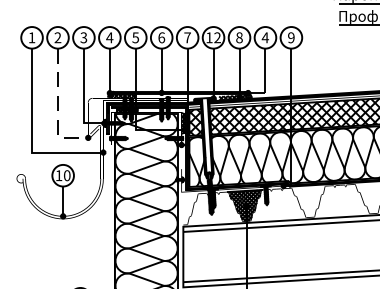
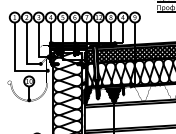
line: (57, 111) -> (26, 51), dashed -> solid
hatch: (188, 208) -> (87, 96), added

